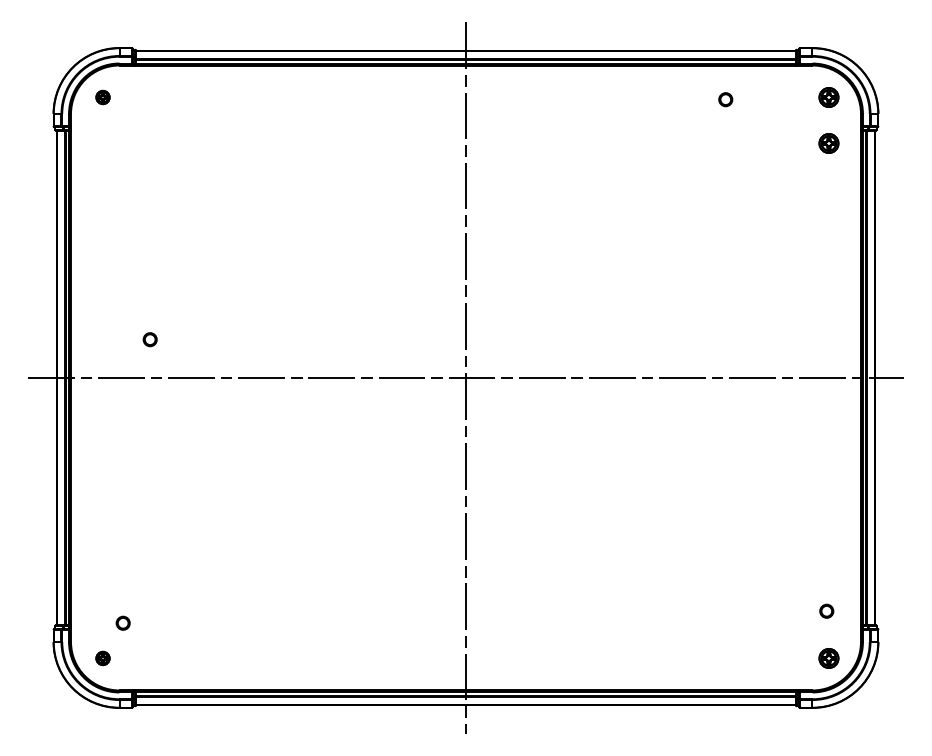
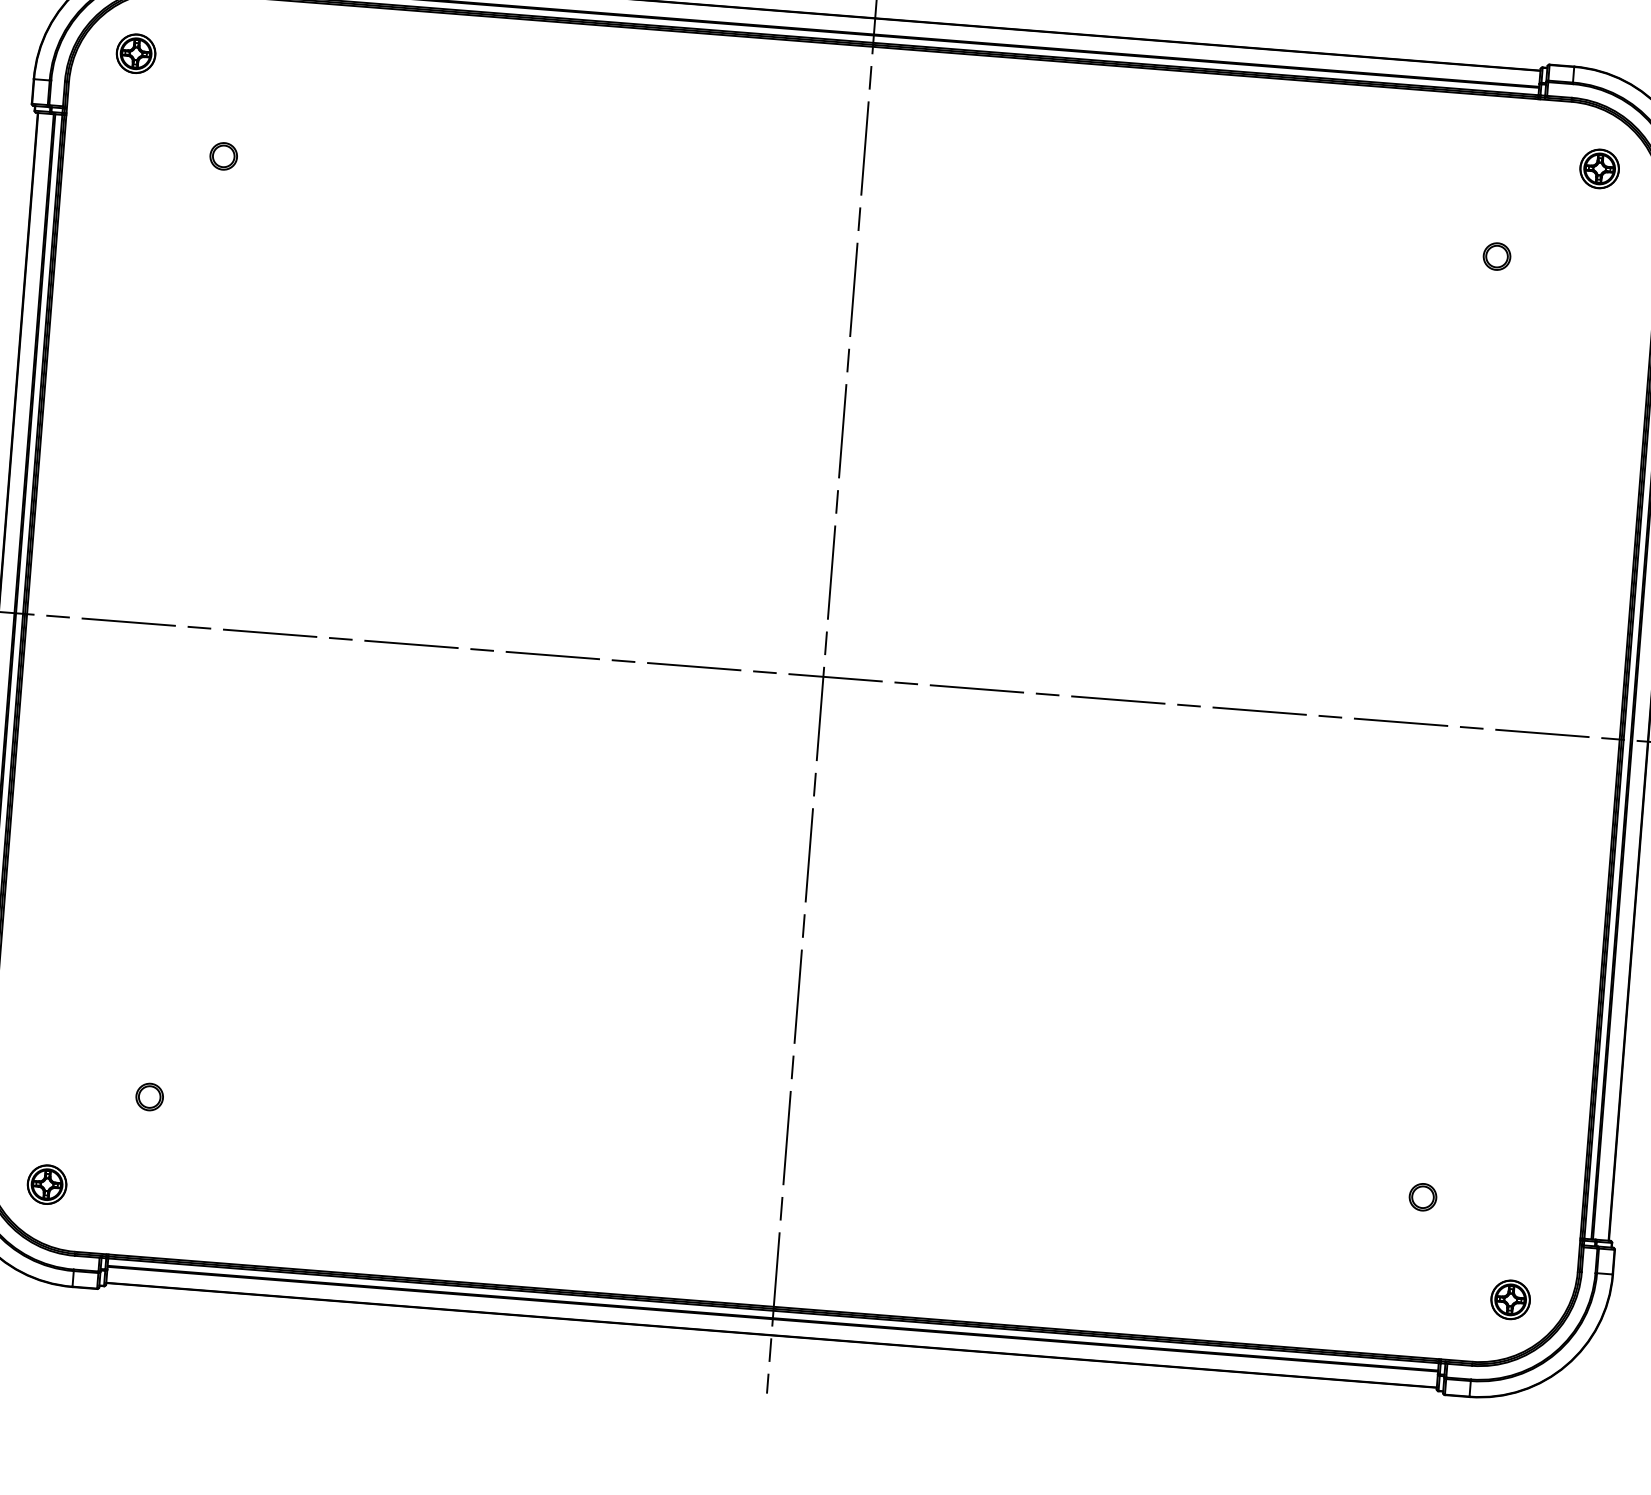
part: (102, 97) -> (135, 53), size x1.43
circle: (725, 99) -> (1496, 256), moved
part: (828, 143) -> (1591, 261), removed
circle: (149, 339) -> (222, 155), moved
circle: (826, 610) -> (1422, 1195), moved
circle: (122, 622) -> (148, 1095), moved
part: (102, 658) -> (46, 1184), size x1.43

